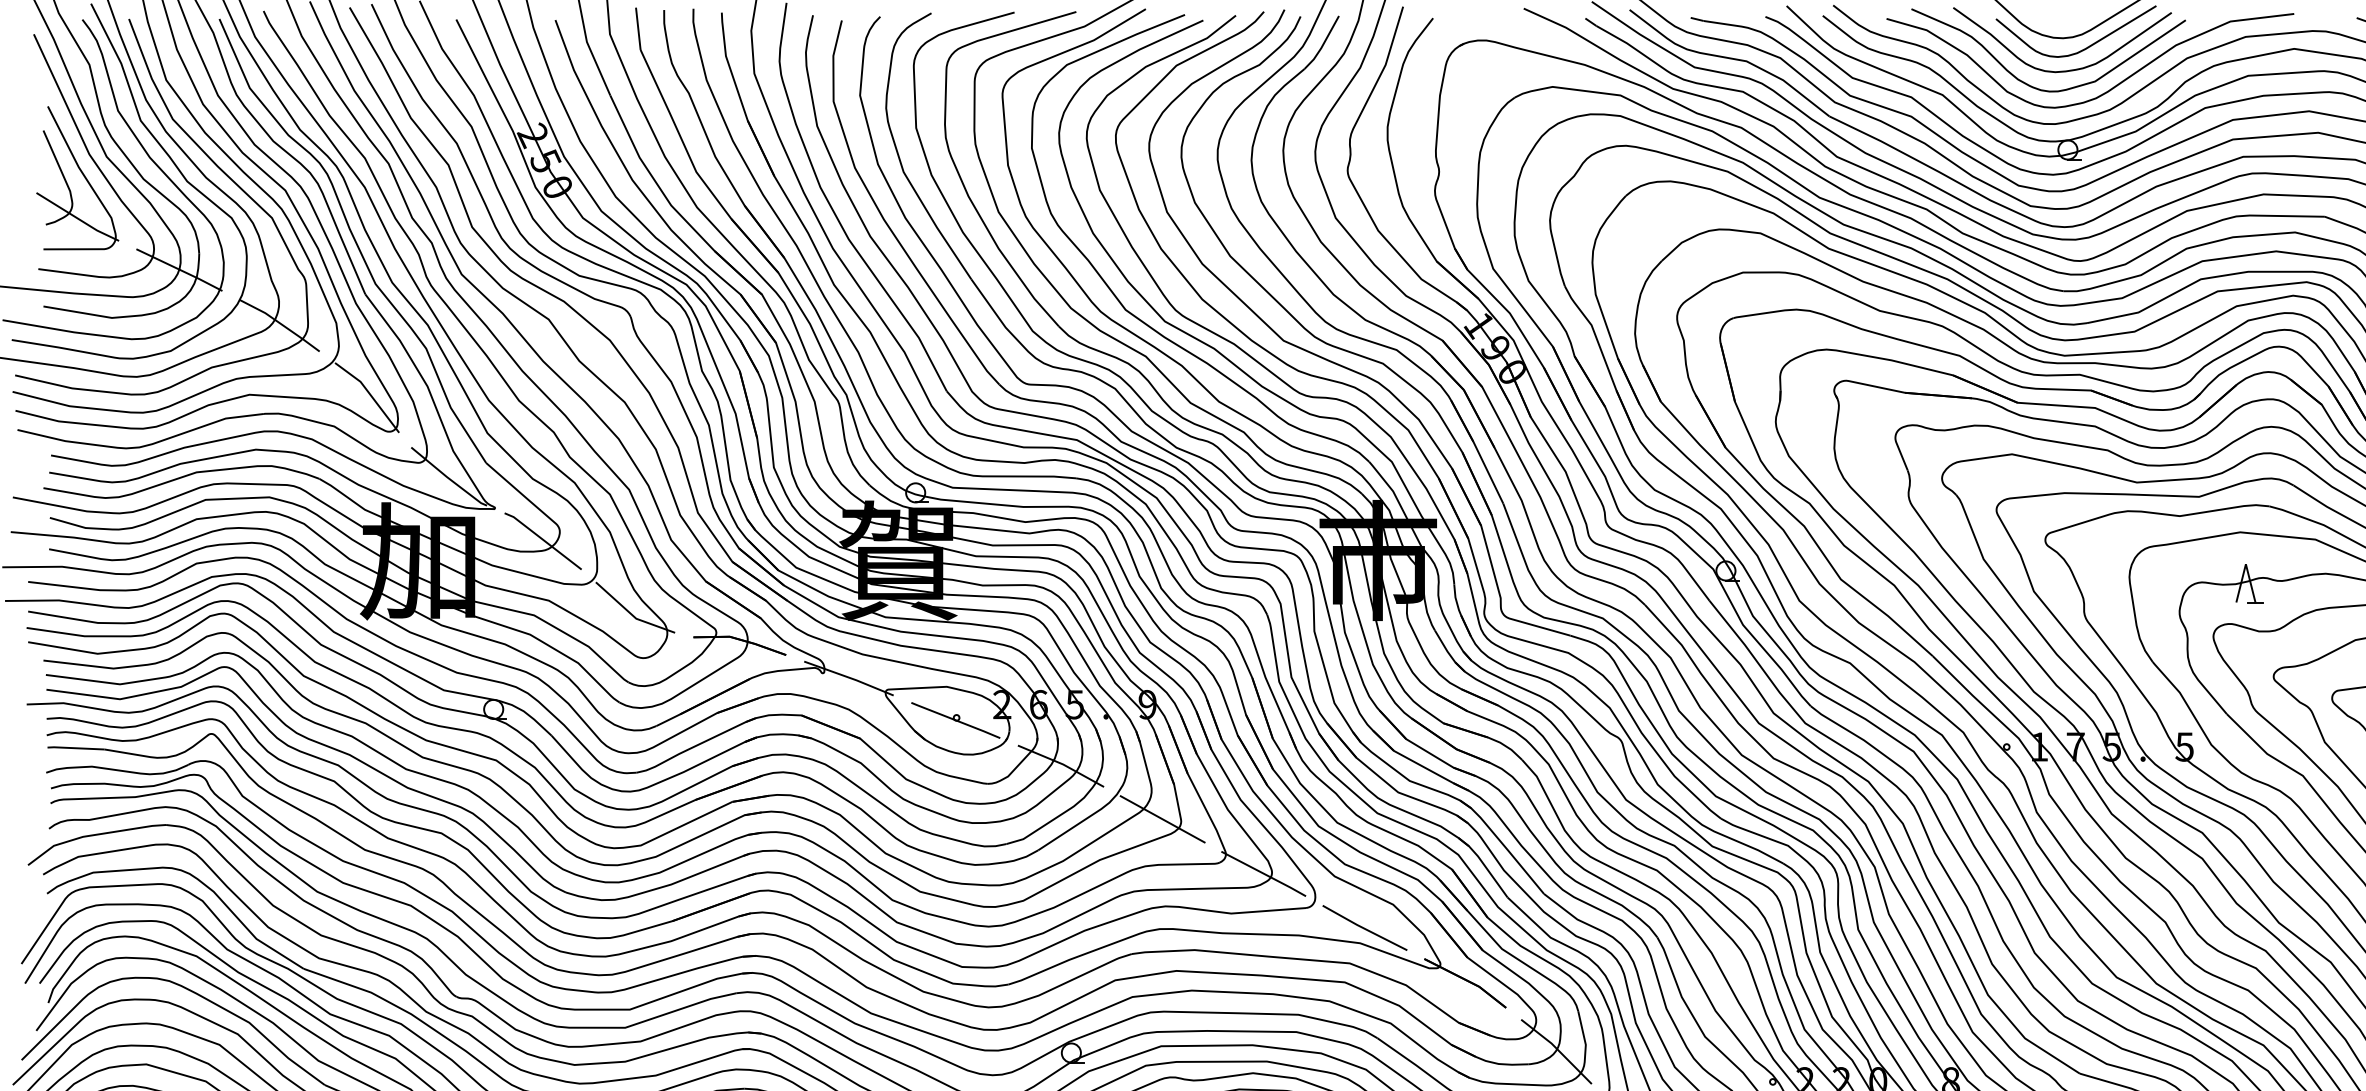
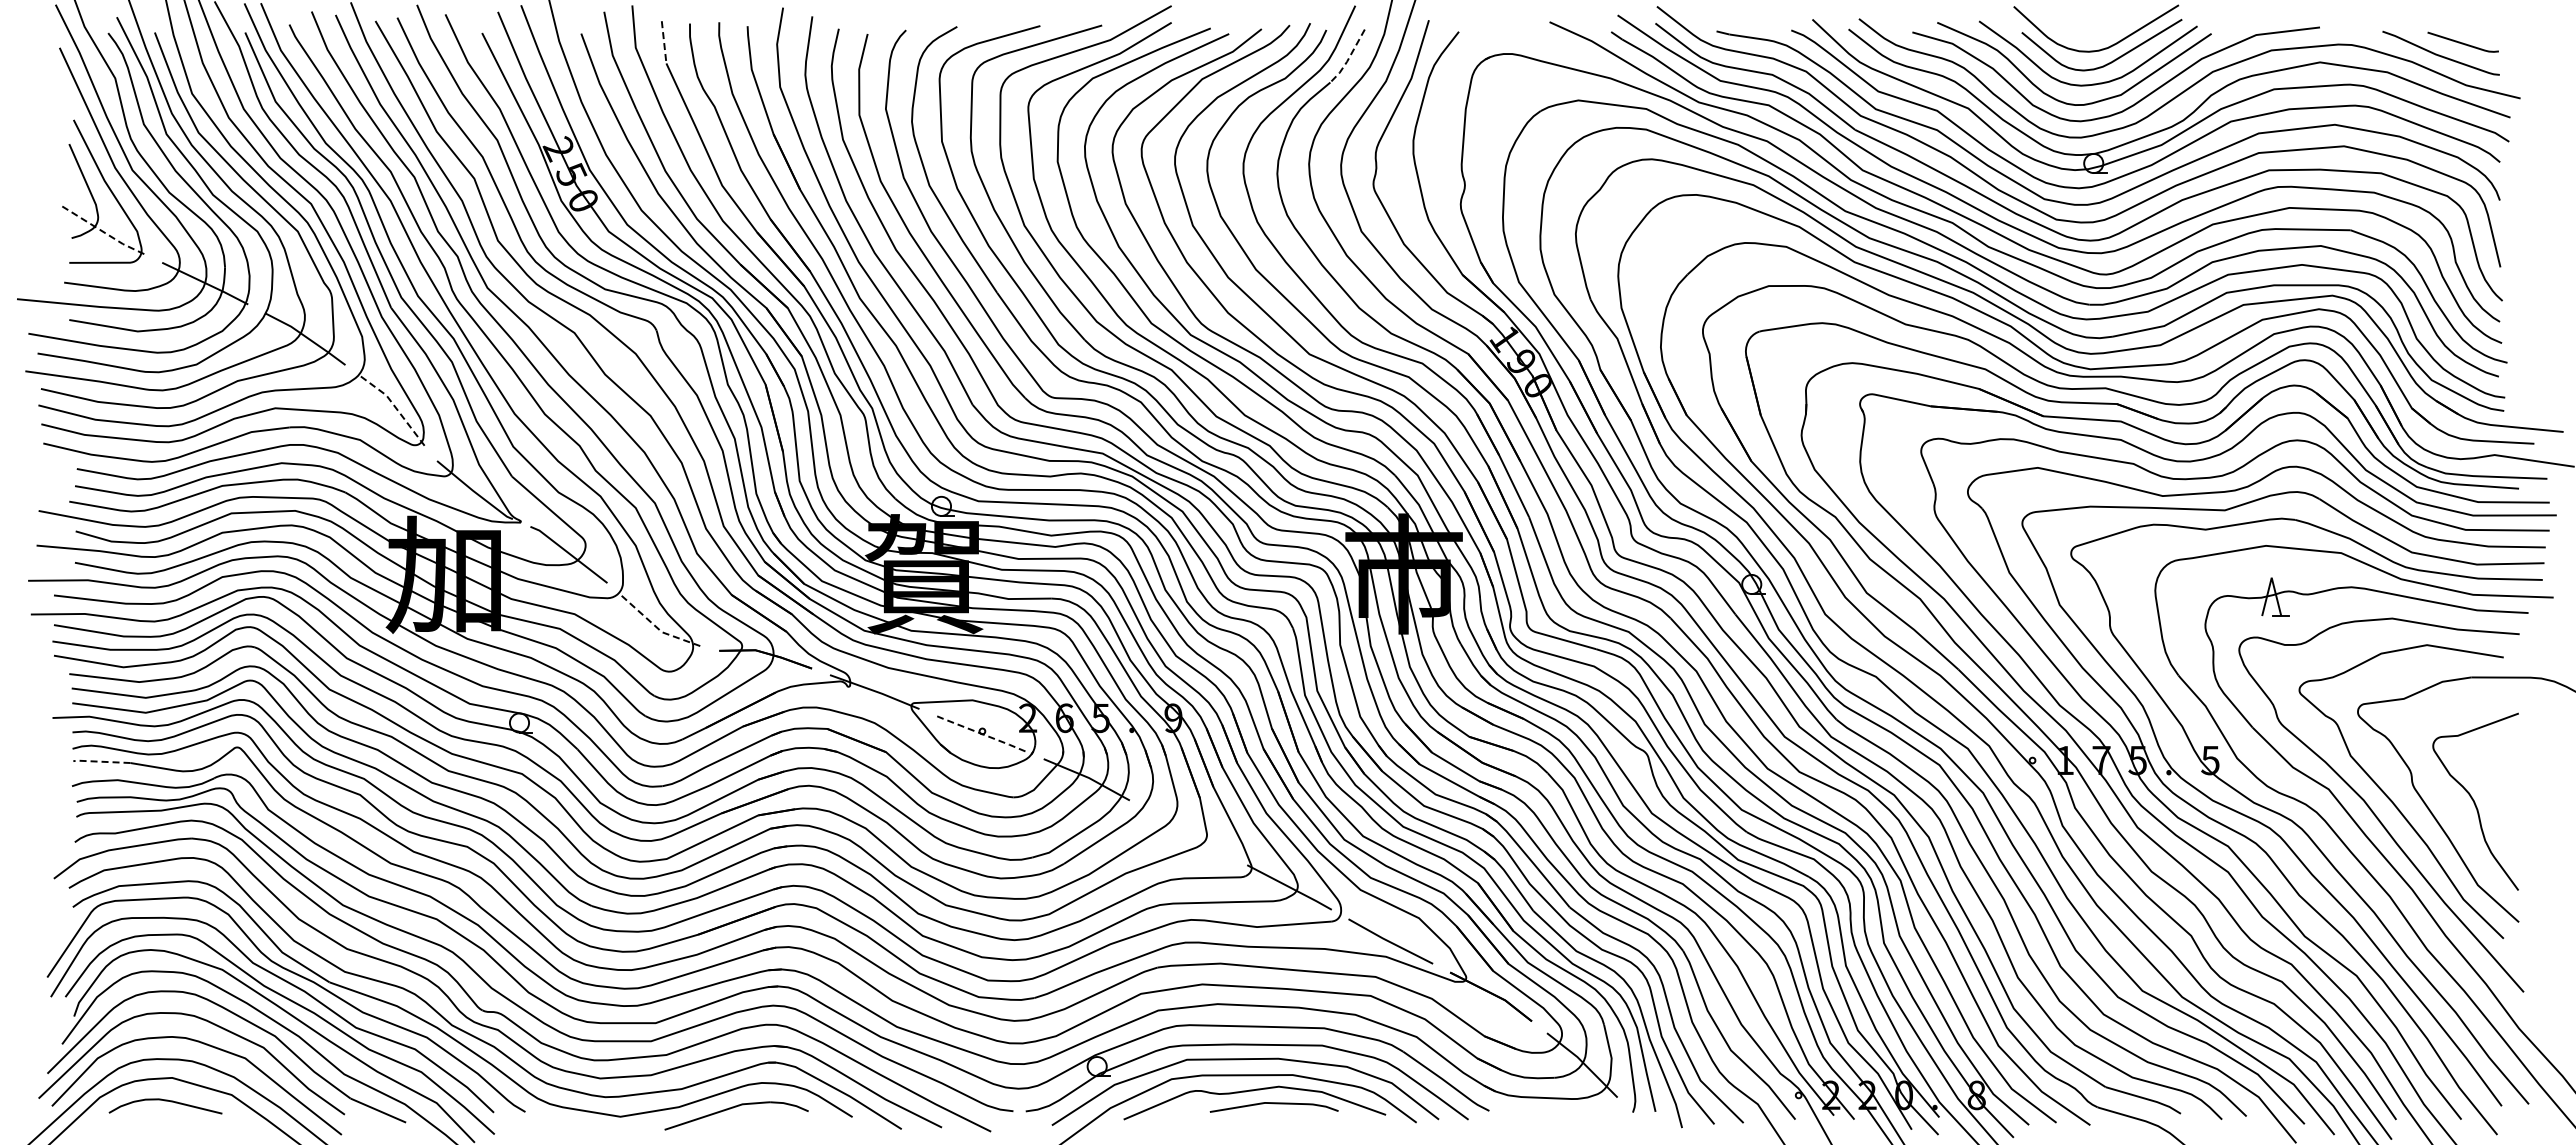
line: (638, 28) -> (664, 42), solid -> dashed
line: (1322, 45) -> (1348, 59), solid -> dashed
line: (77, 218) -> (103, 232), solid -> dashed
line: (370, 394) -> (396, 408), solid -> dashed
line: (631, 614) -> (657, 628), solid -> dashed
line: (956, 720) -> (982, 734), solid -> dashed
line: (74, 747) -> (100, 761), solid -> dashed
line: (1162, 818) -> (1188, 832), removed

